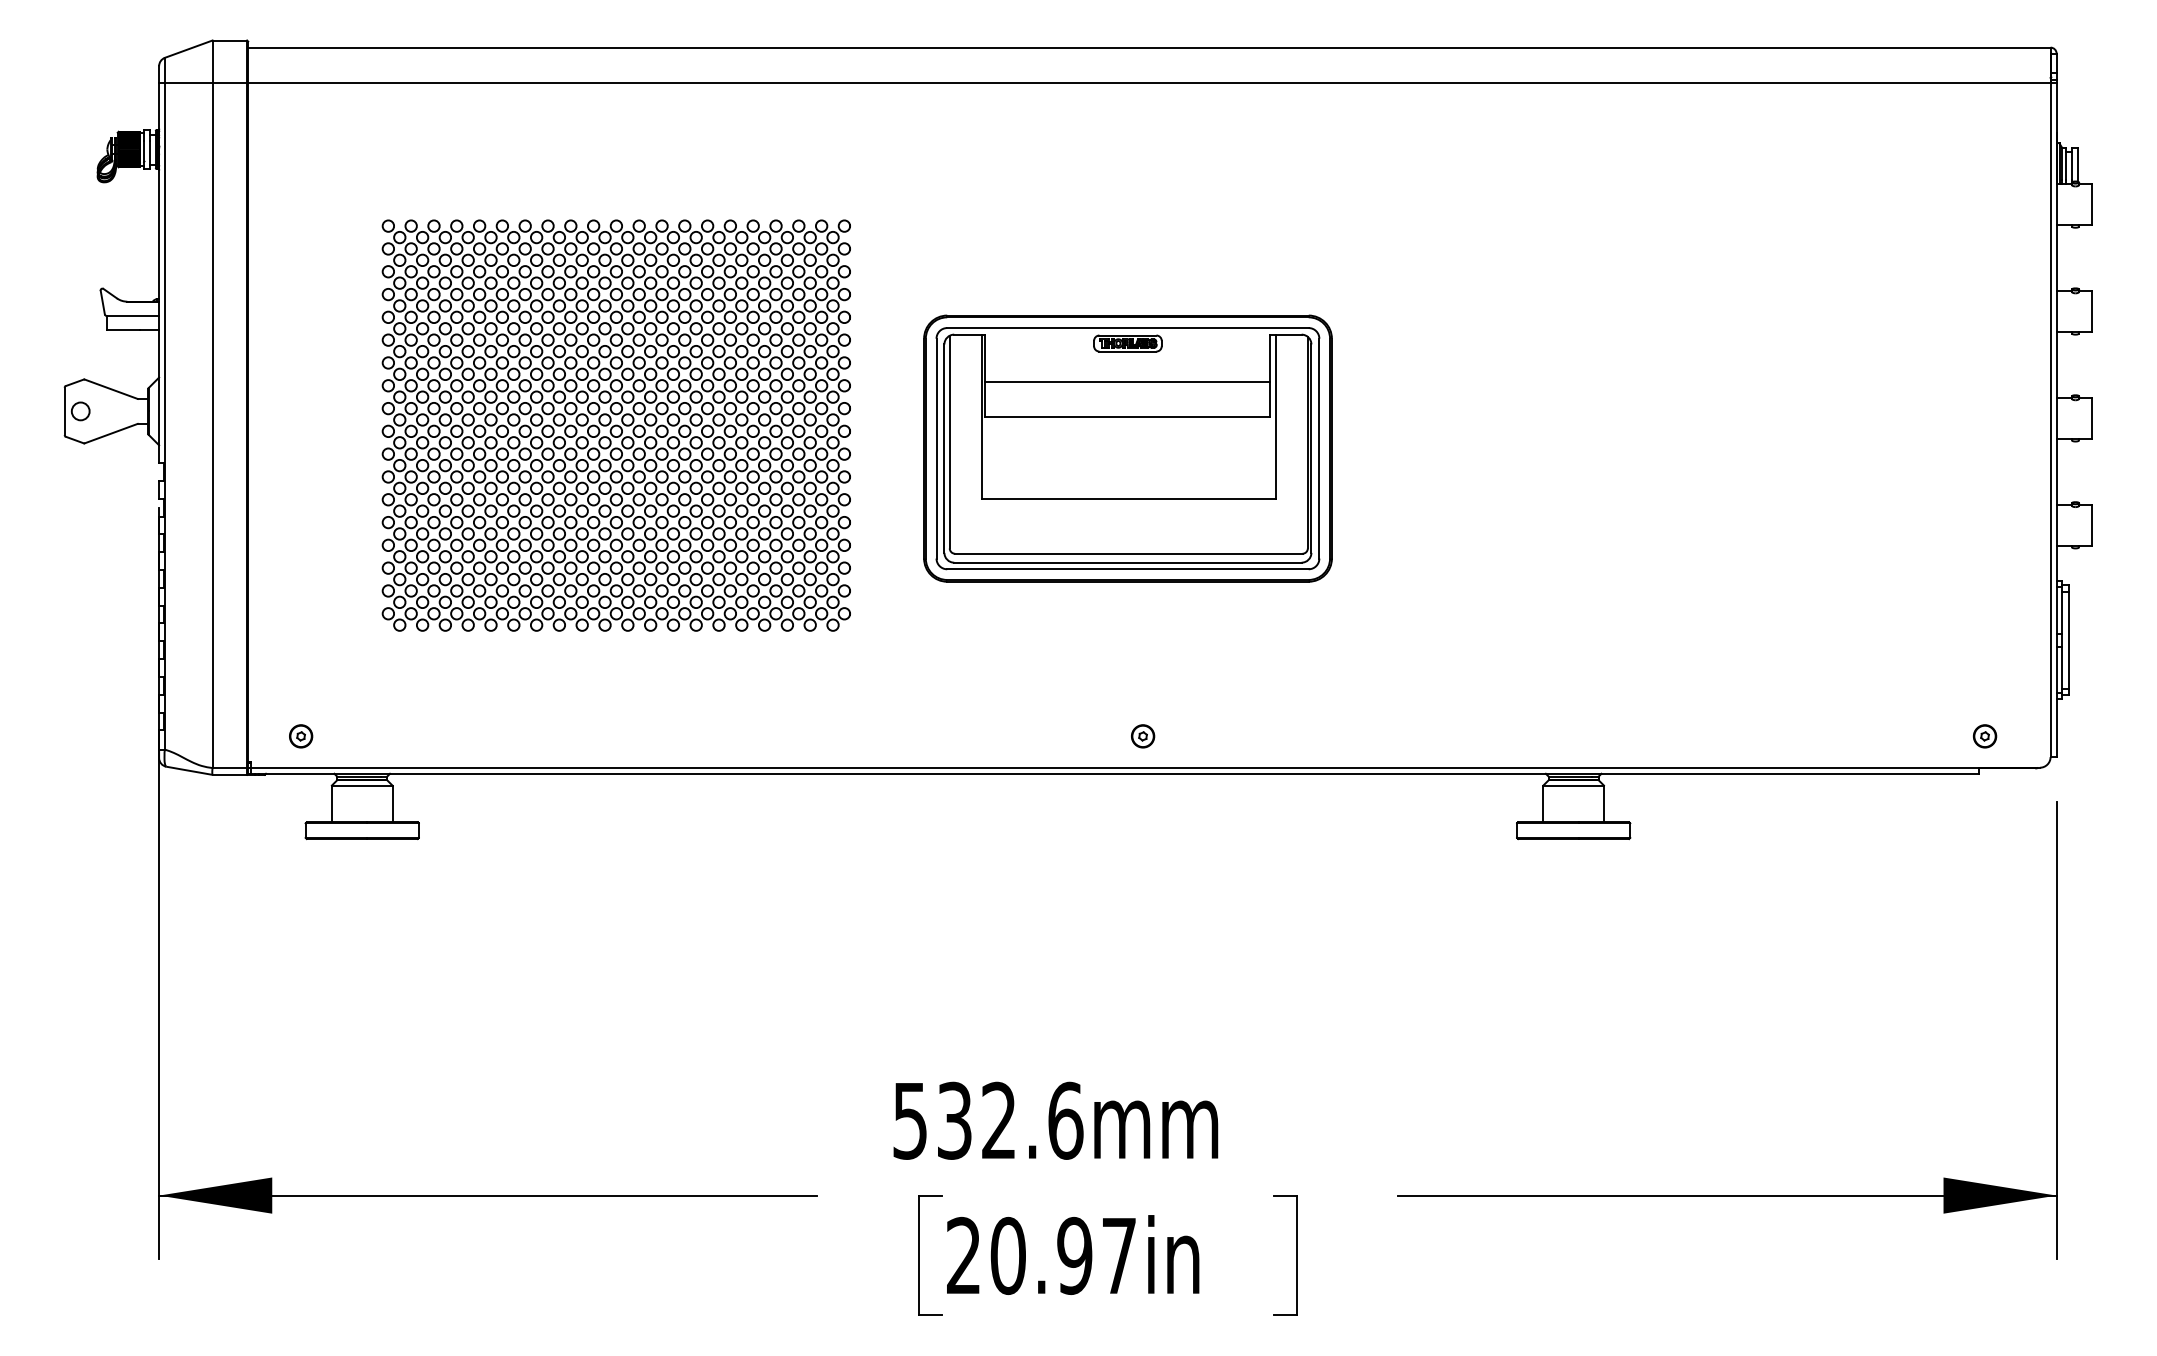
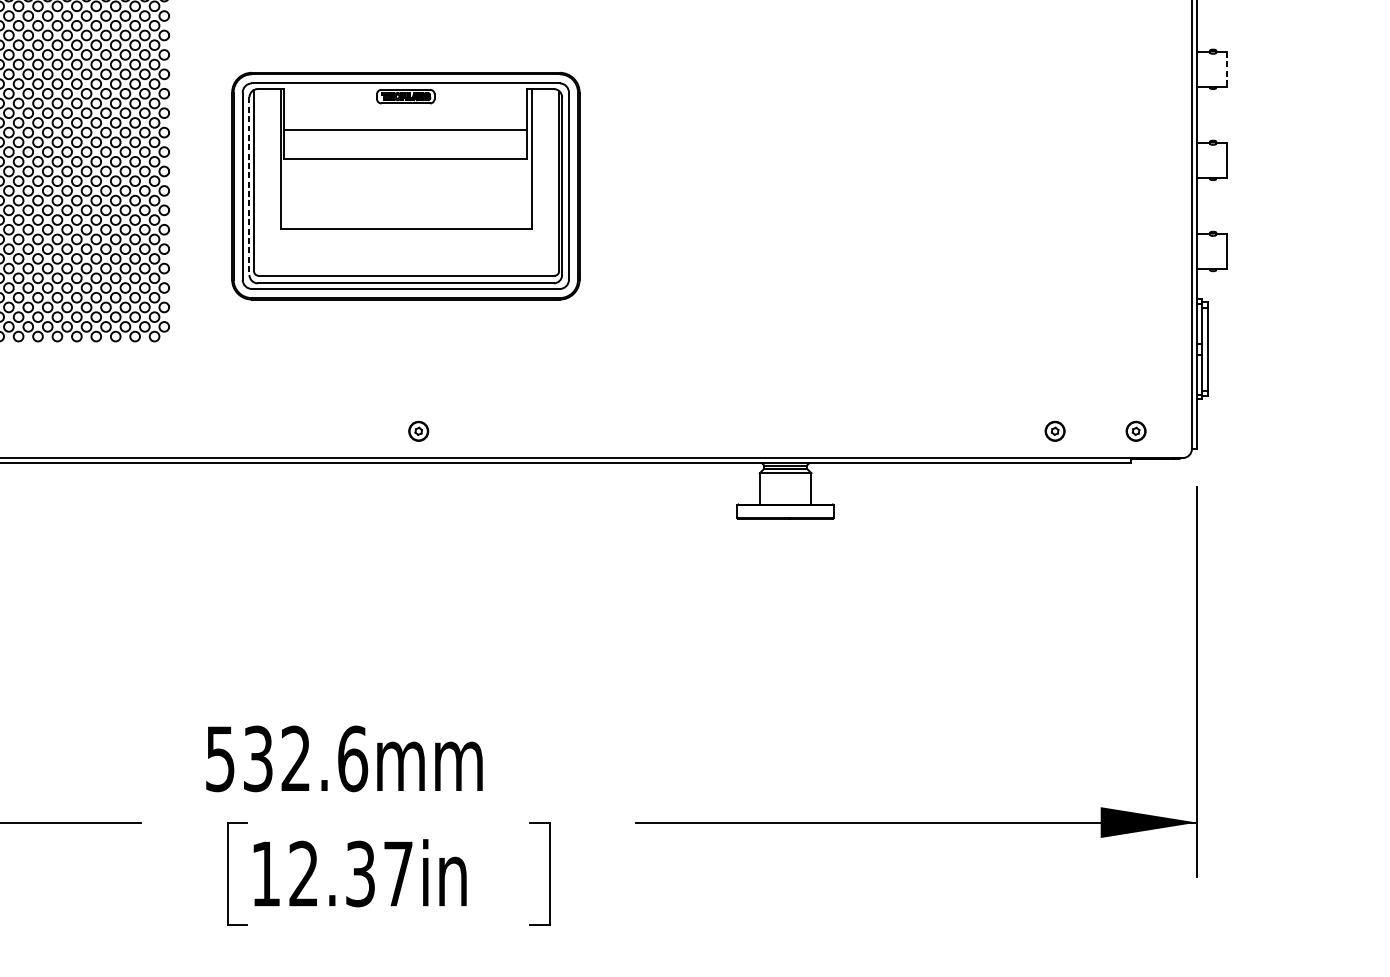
line: (2092, 311) -> (1227, 69), solid -> dashed
line: (944, 449) -> (249, 186), solid -> dashed
part: (1889, 736) -> (1054, 431), added
text: (1019, 1255) -> (313, 873), 20.97in -> 12.37in

